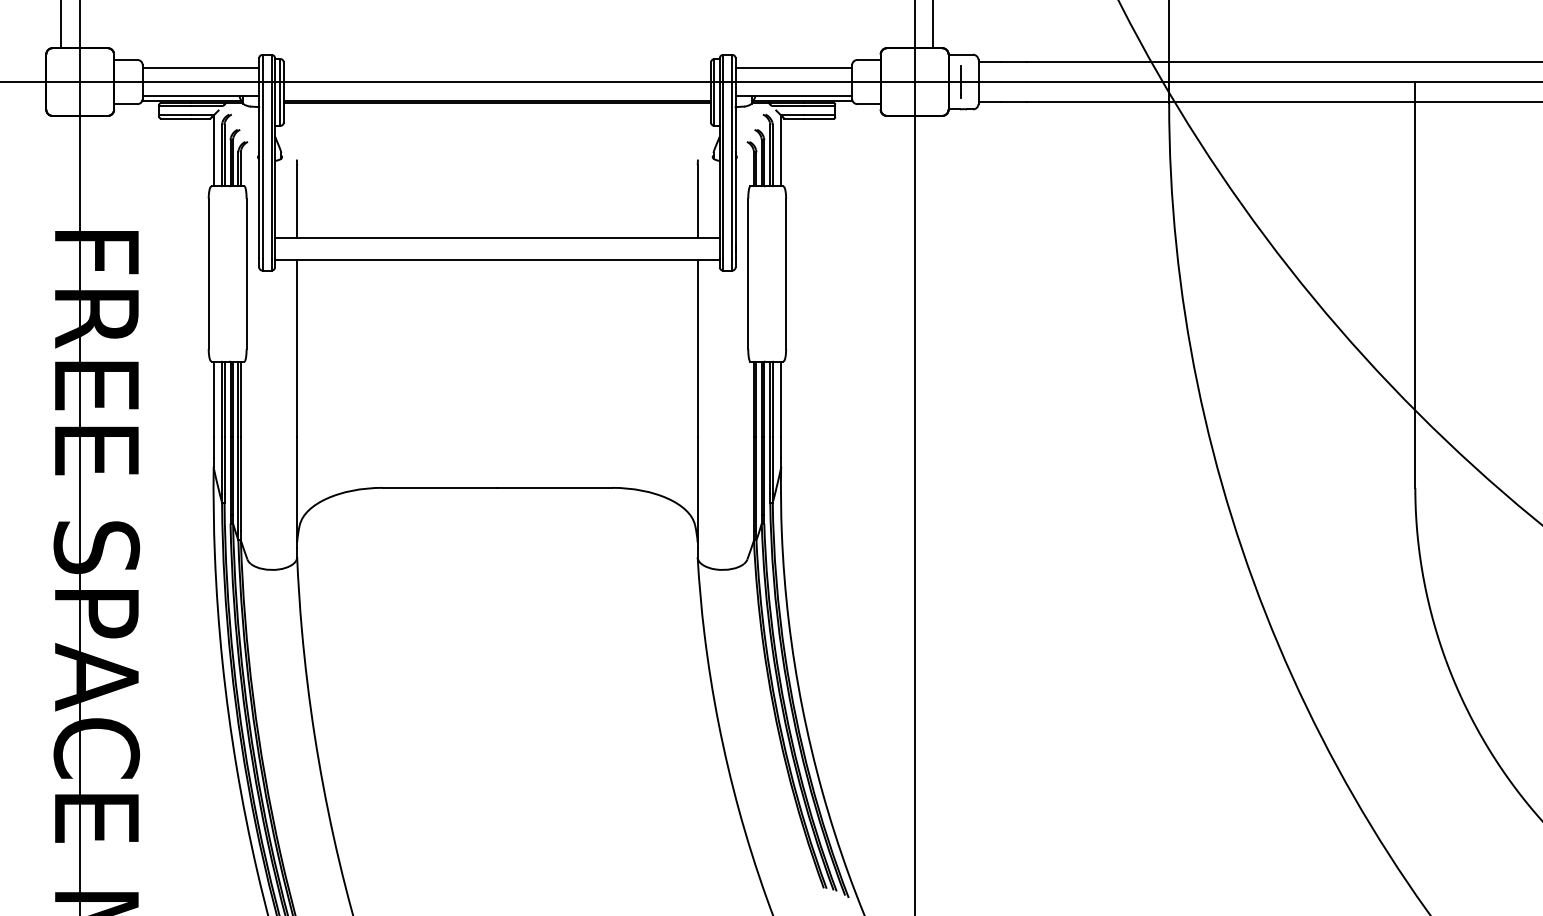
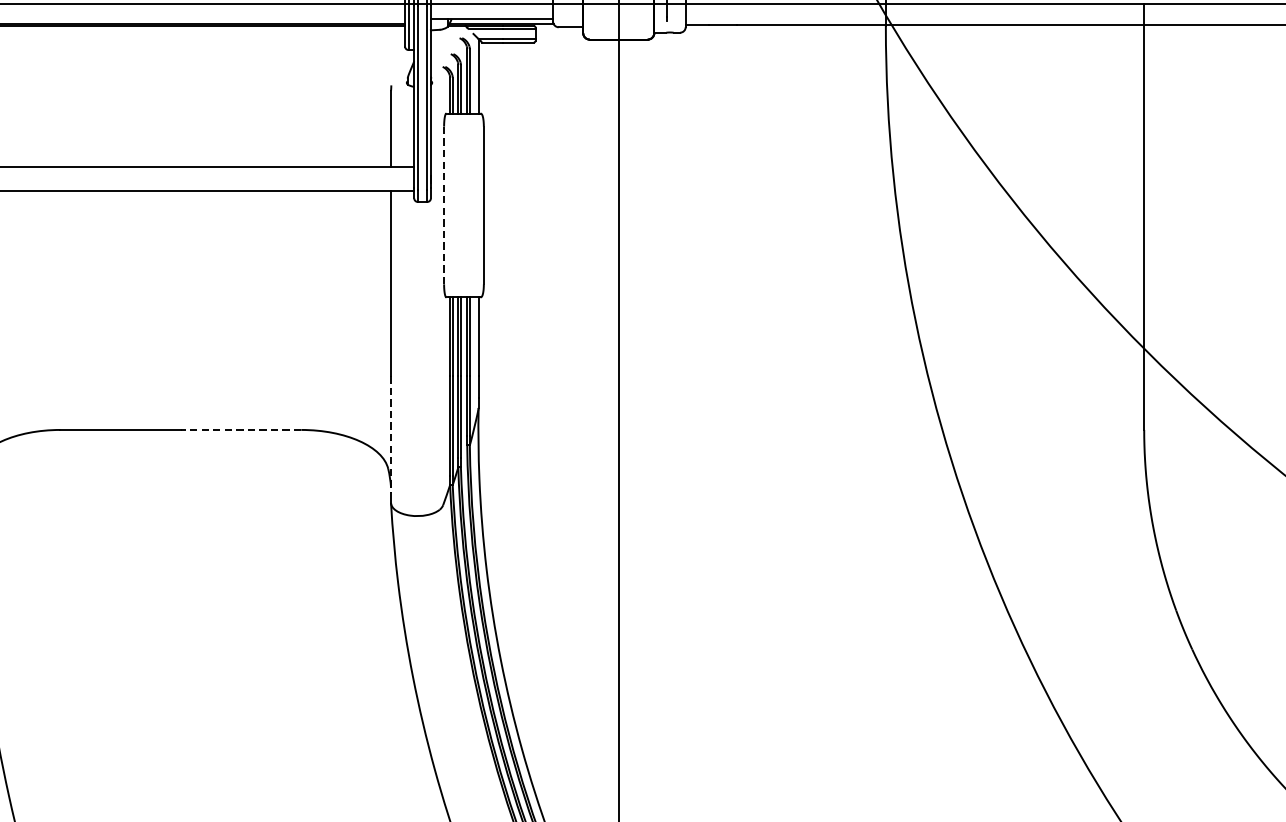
line: (748, 273) -> (444, 204), solid -> dashed
line: (554, 487) -> (240, 429), solid -> dashed
line: (697, 492) -> (390, 434), solid -> dashed

